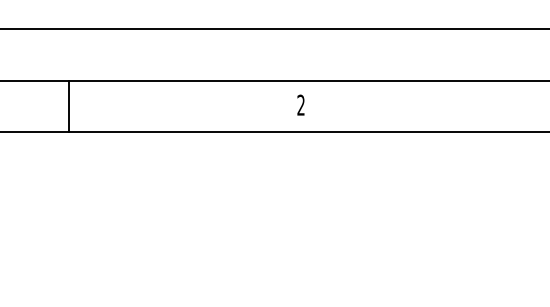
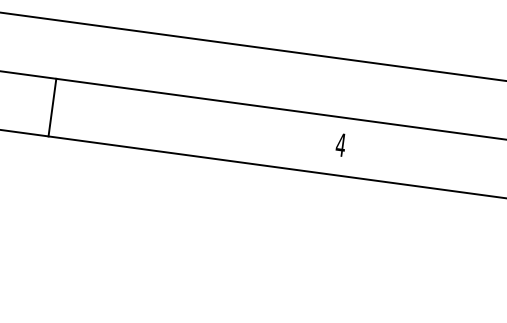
text: (301, 104) -> (341, 144), 2 -> 4
line: (68, 106) -> (52, 107), moved

